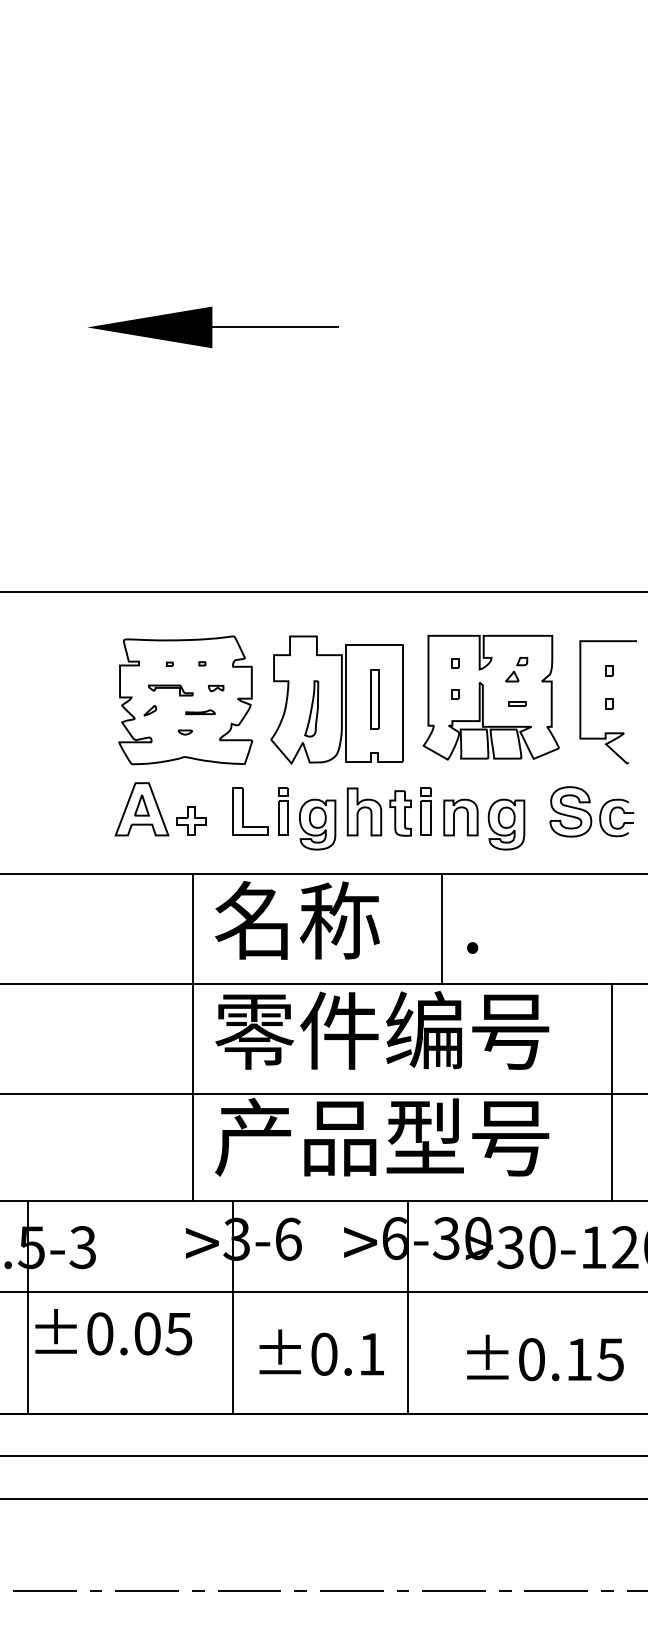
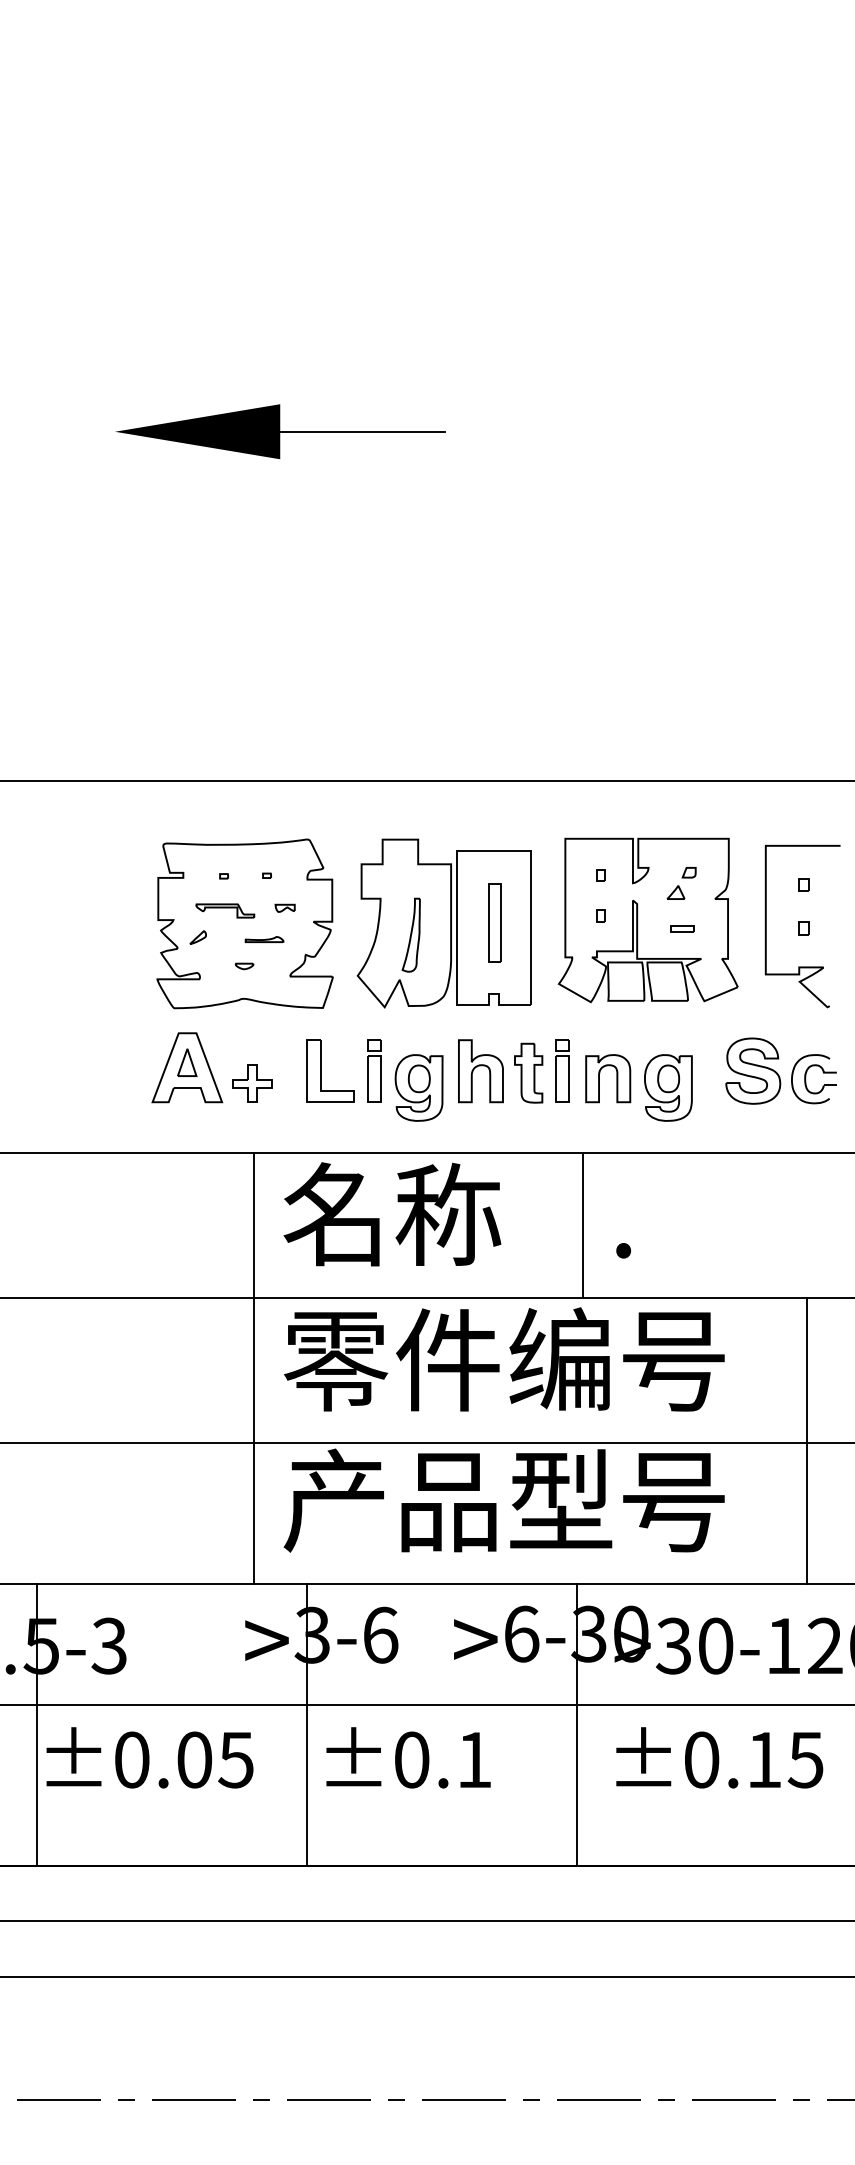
line: (408, 1306) -> (577, 1724), moved
text: (321, 1352) -> (408, 1757), moved
text: (545, 1357) -> (719, 1757), moved

